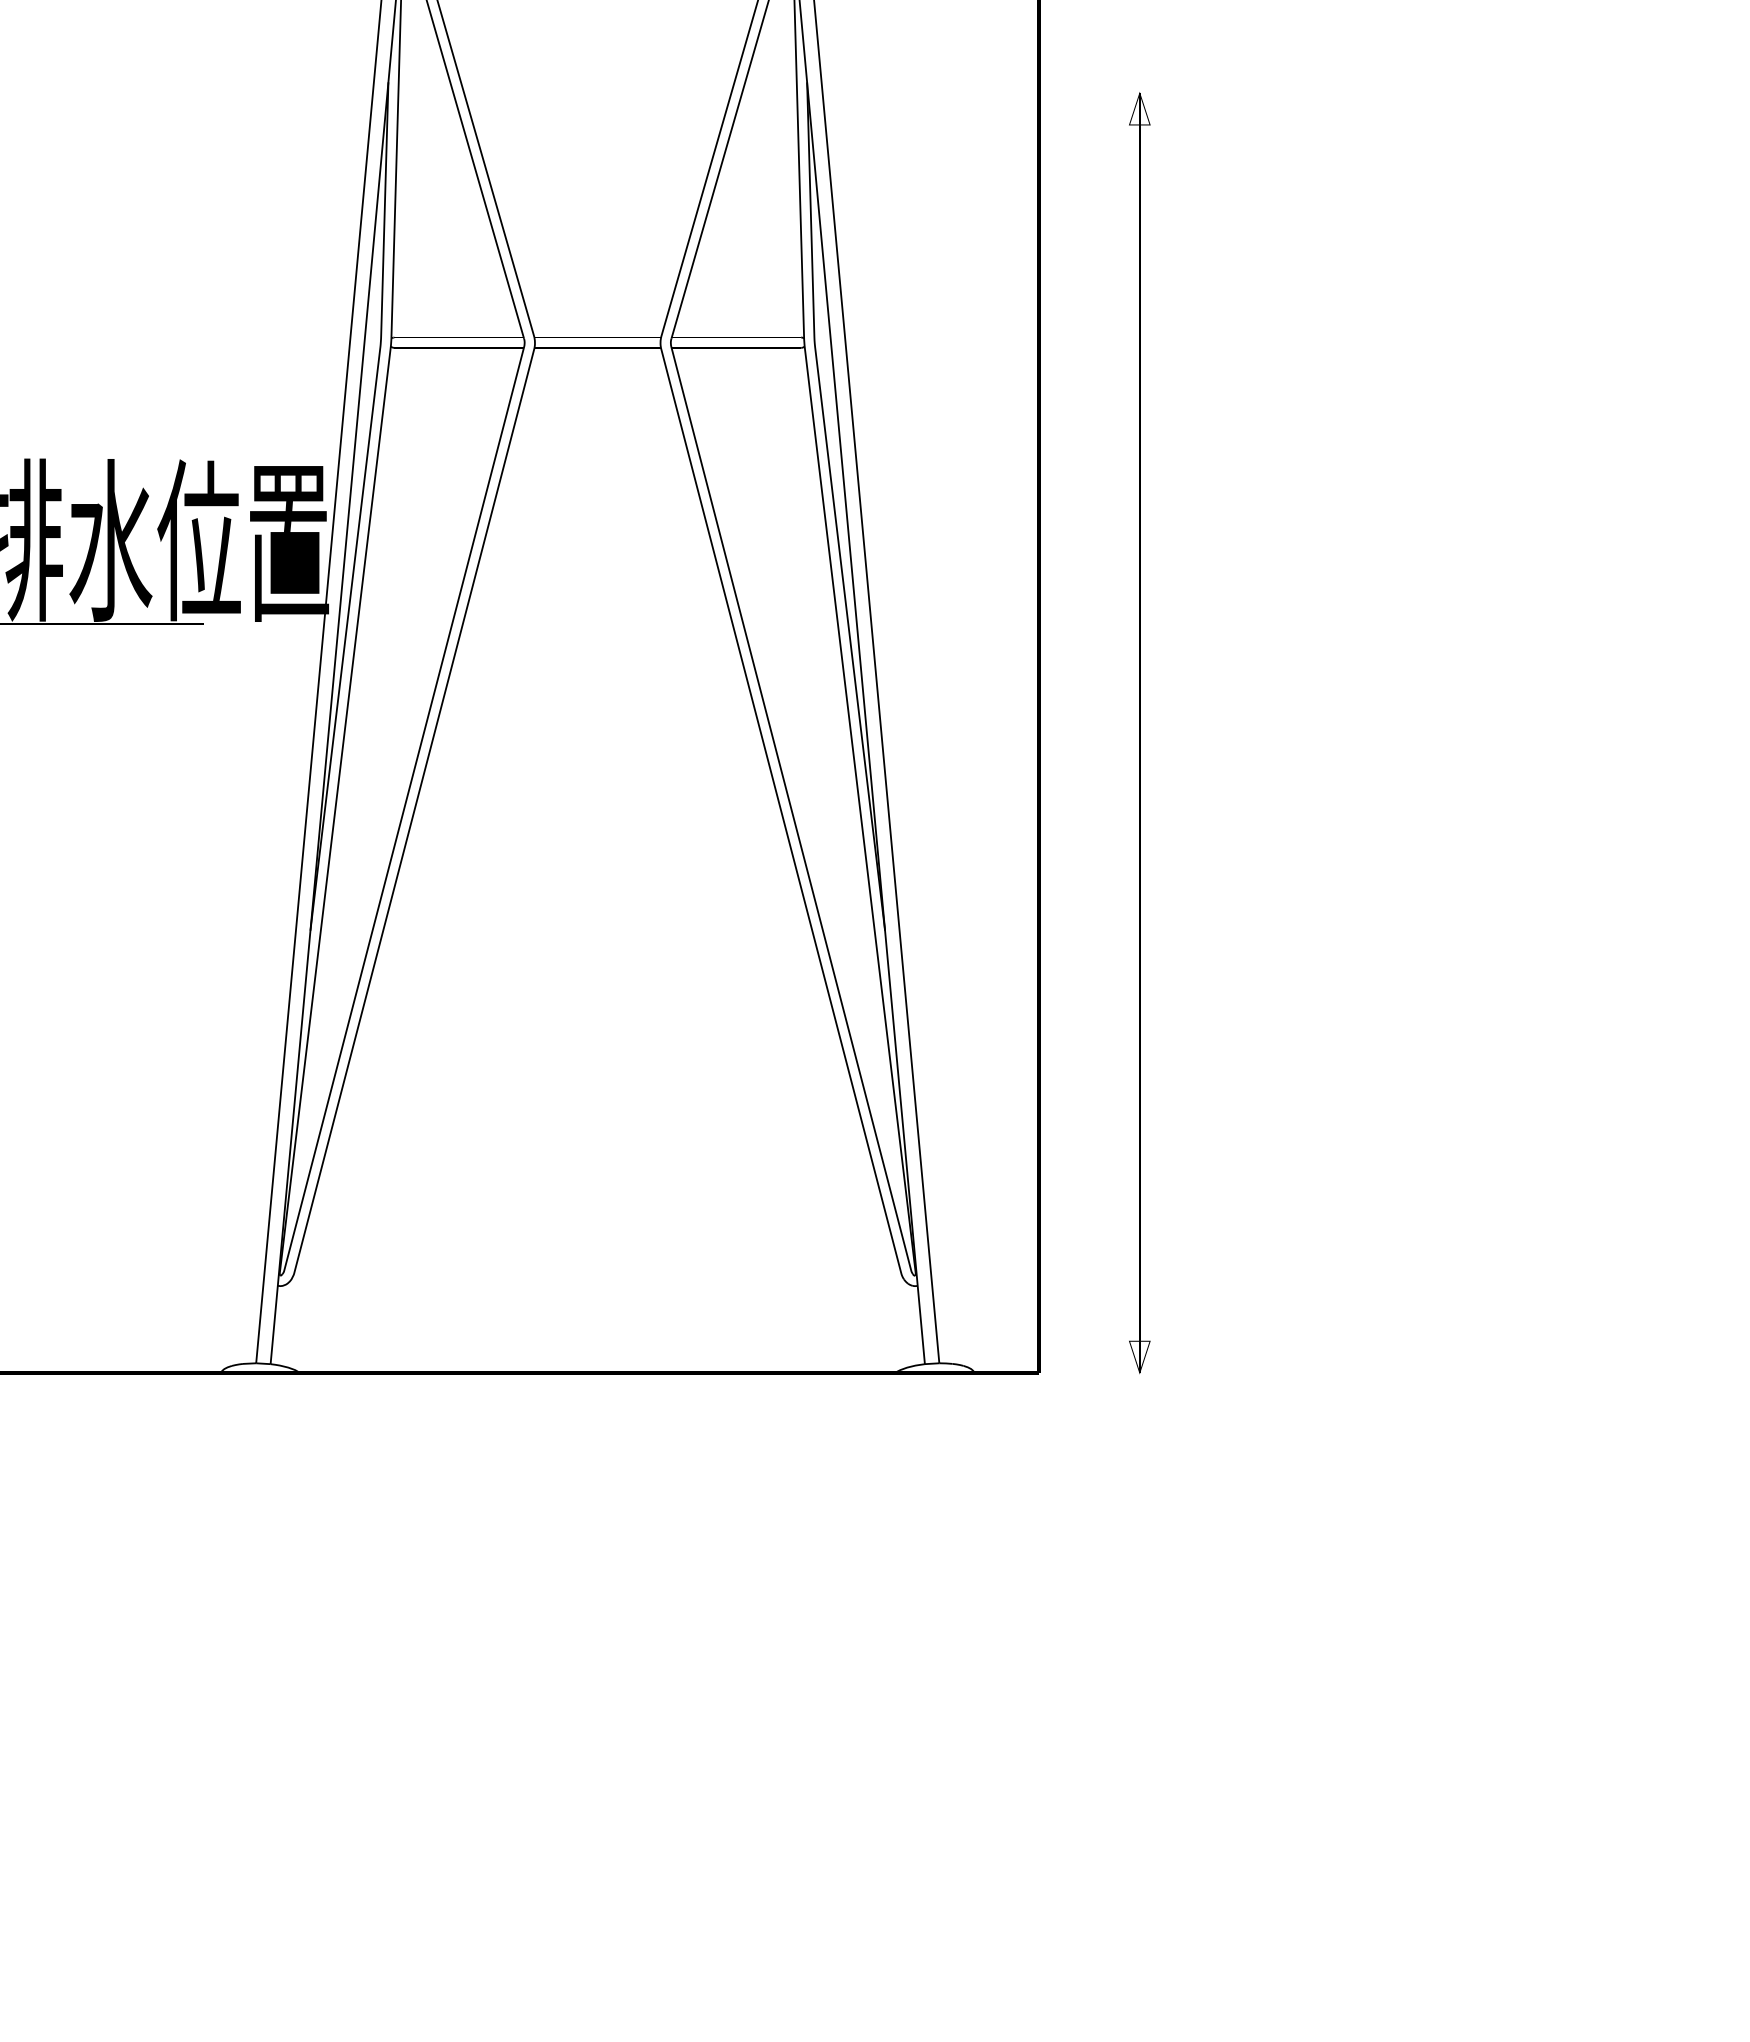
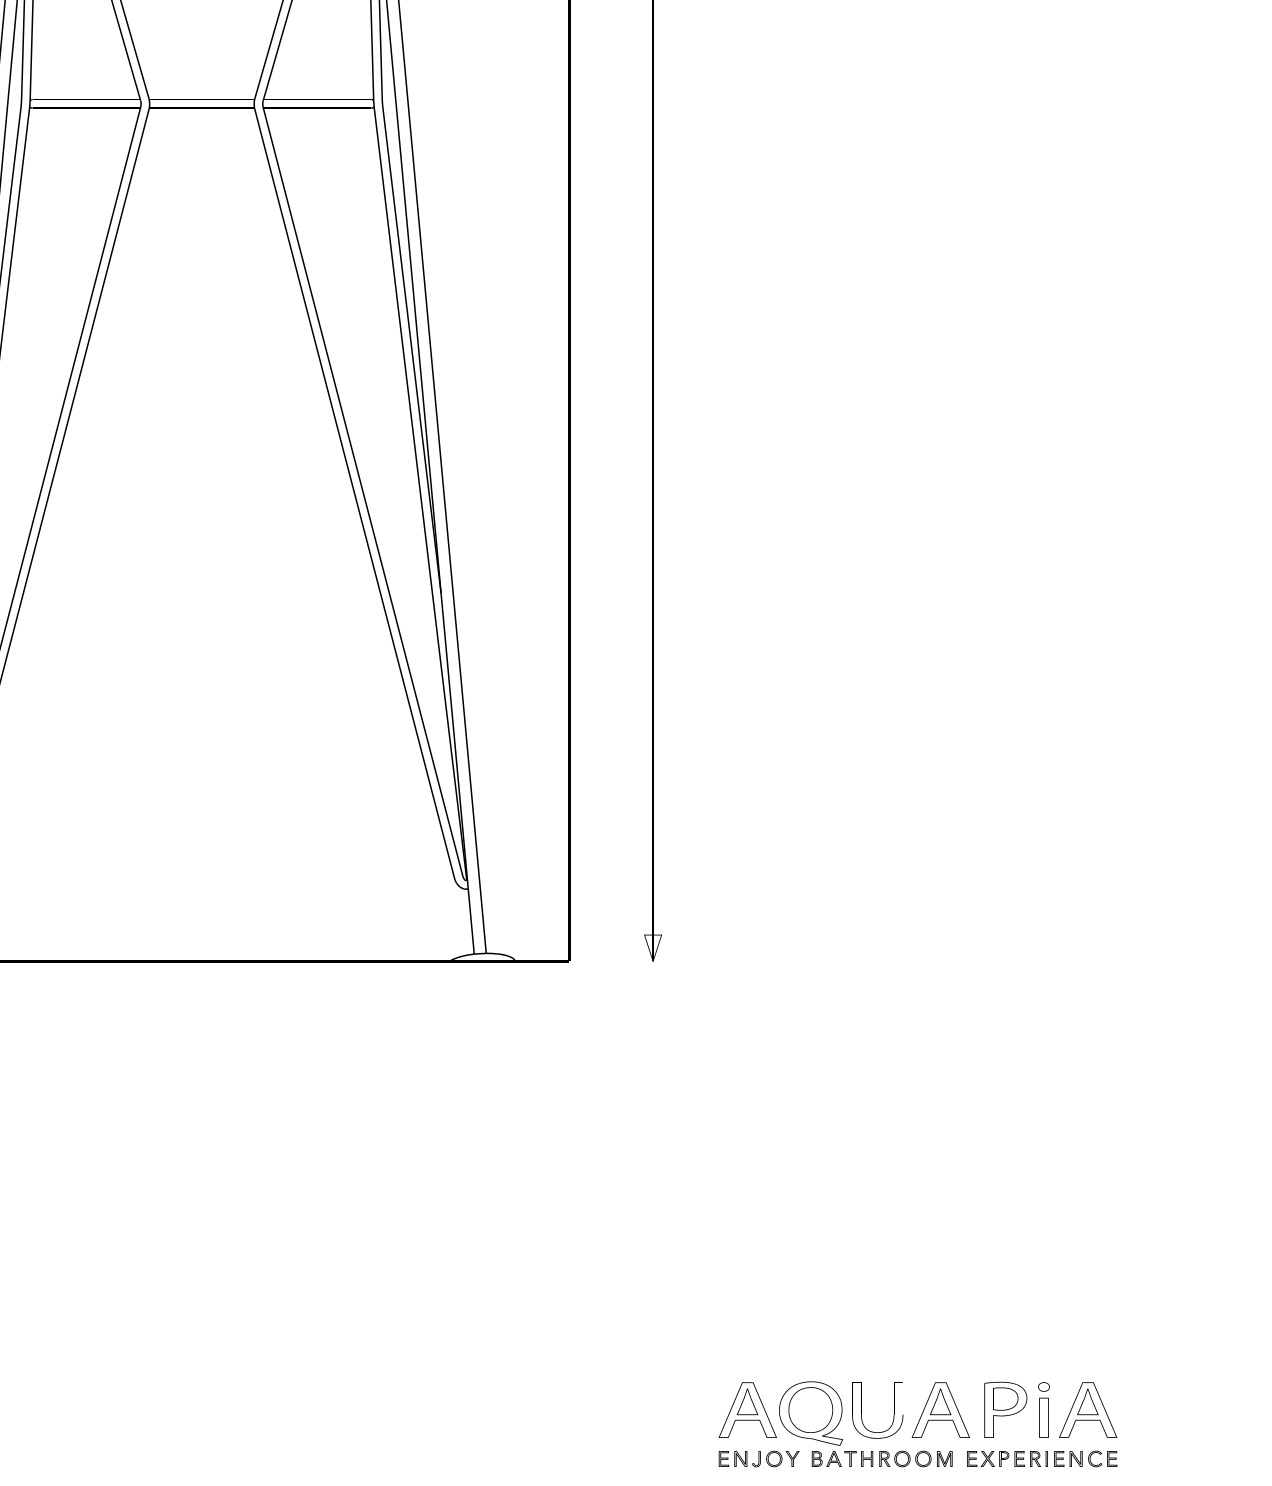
part: (1457, 1928) -> (917, 1423), added

